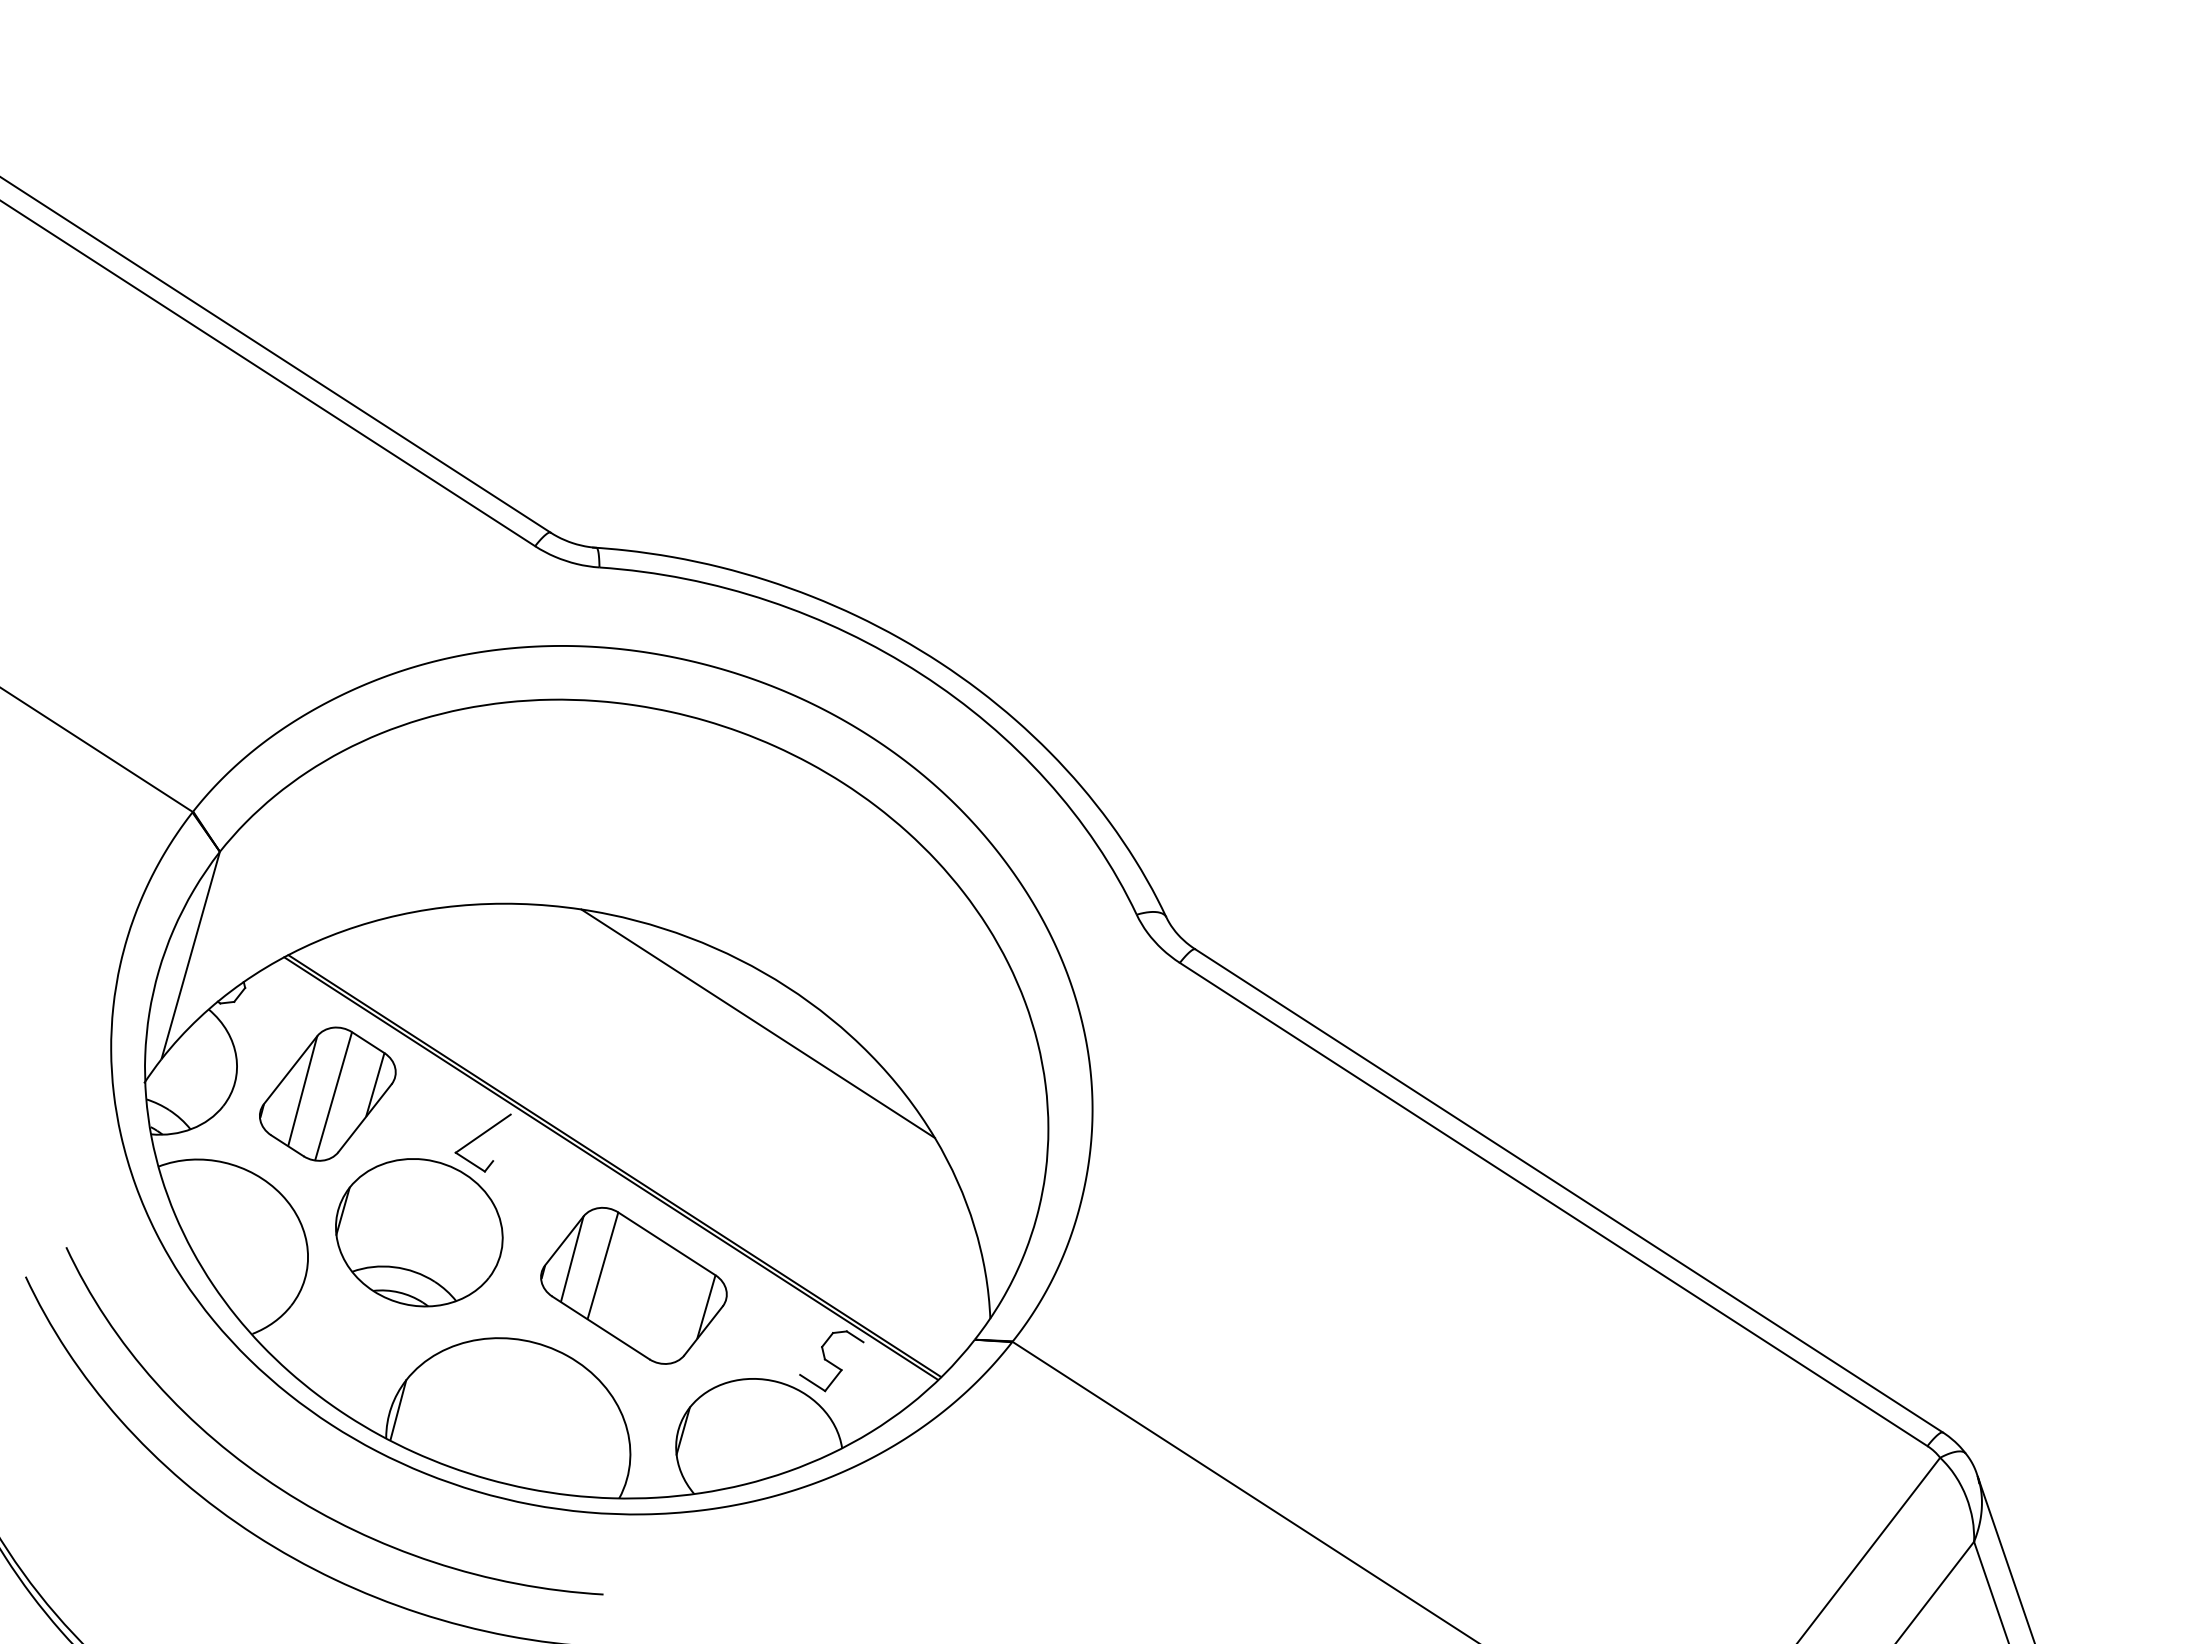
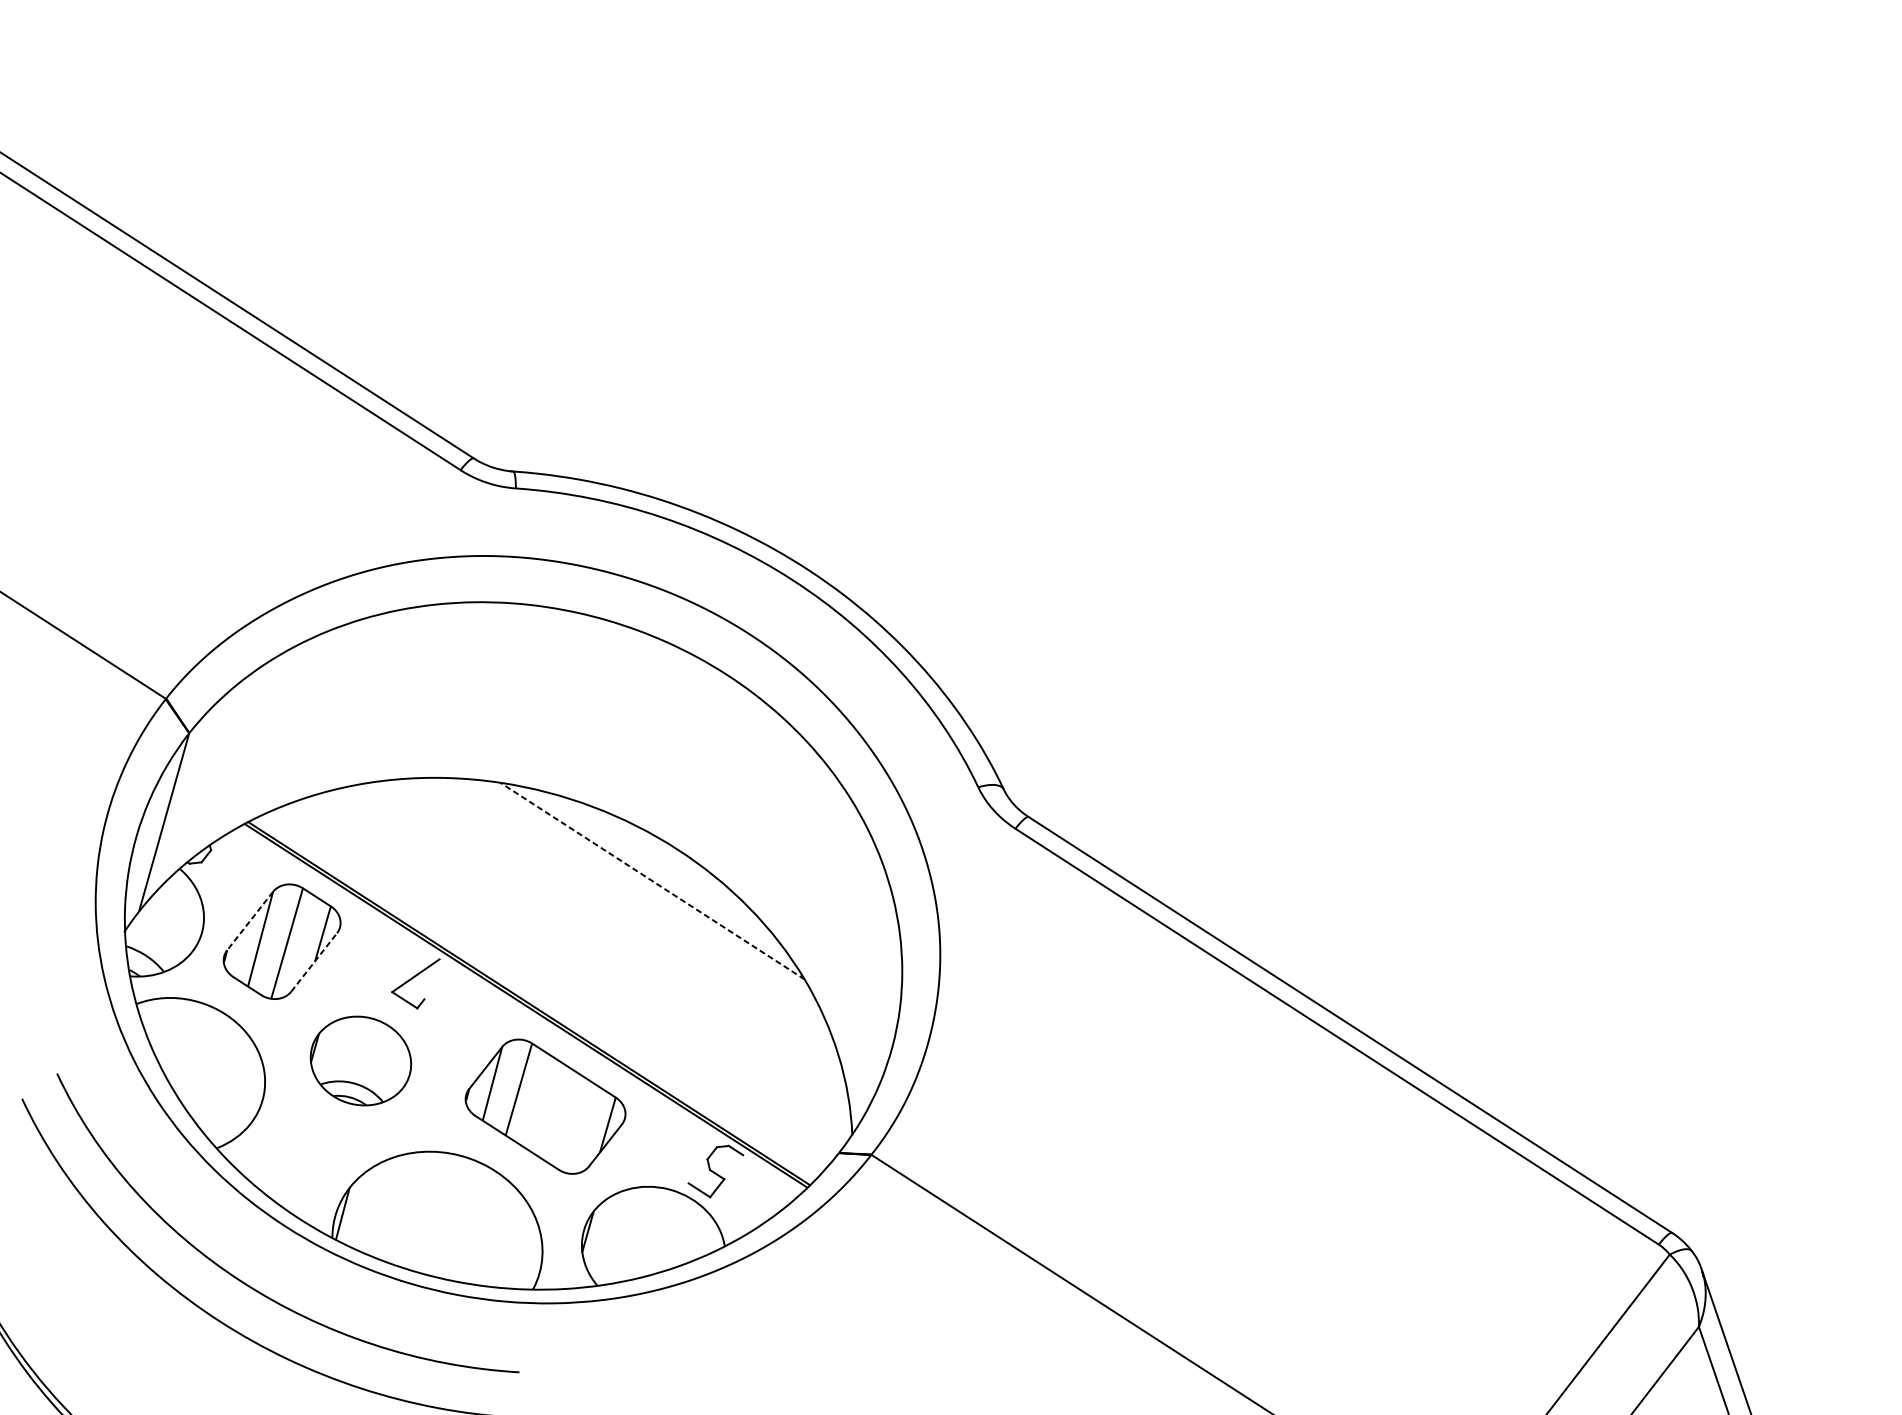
line: (758, 1023) -> (652, 880), solid -> dashed
line: (290, 1070) -> (250, 921), solid -> dashed
line: (365, 1117) -> (314, 961), solid -> dashed
part: (419, 1232) -> (361, 1060), size x0.7

